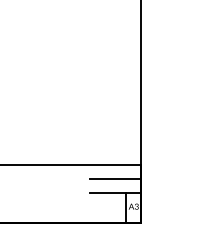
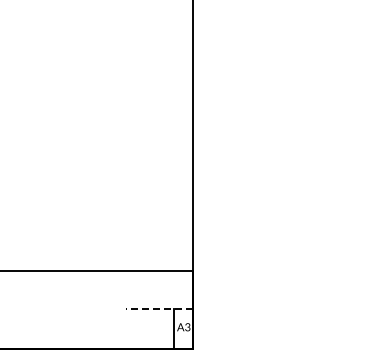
line: (115, 178) -> (159, 289), removed
line: (115, 193) -> (159, 309), solid -> dashed

